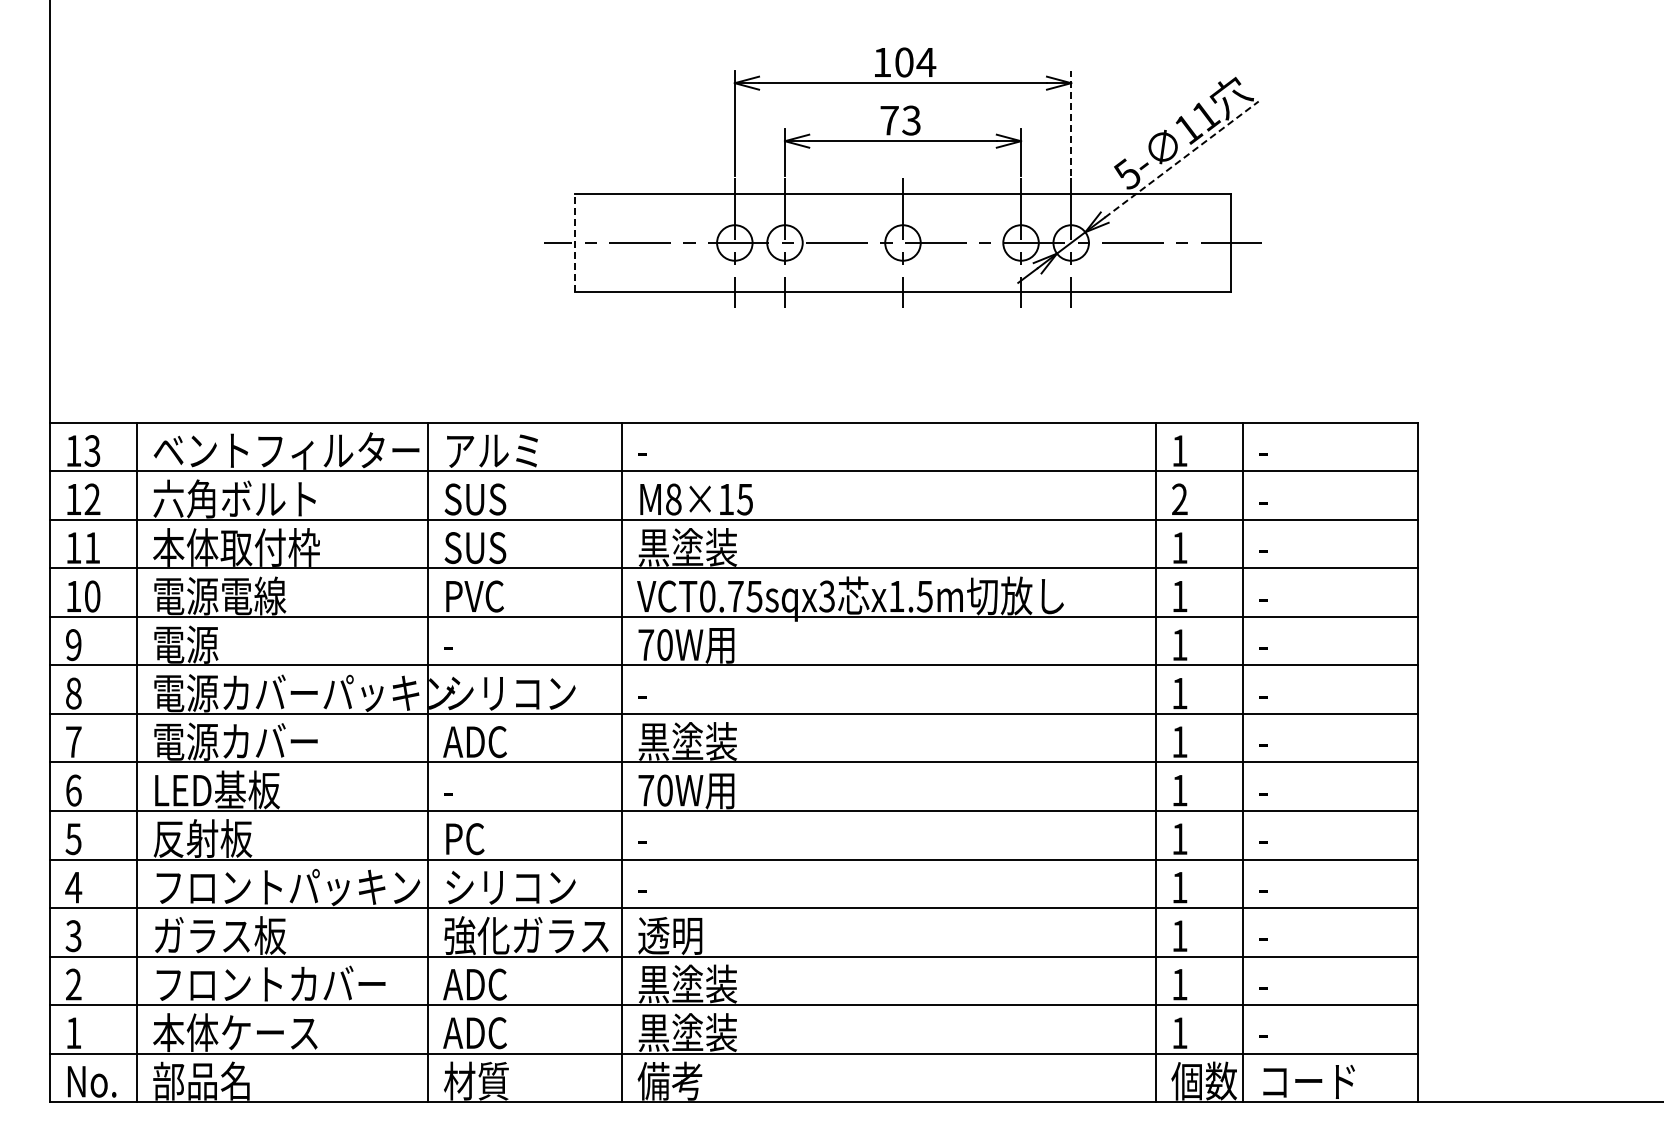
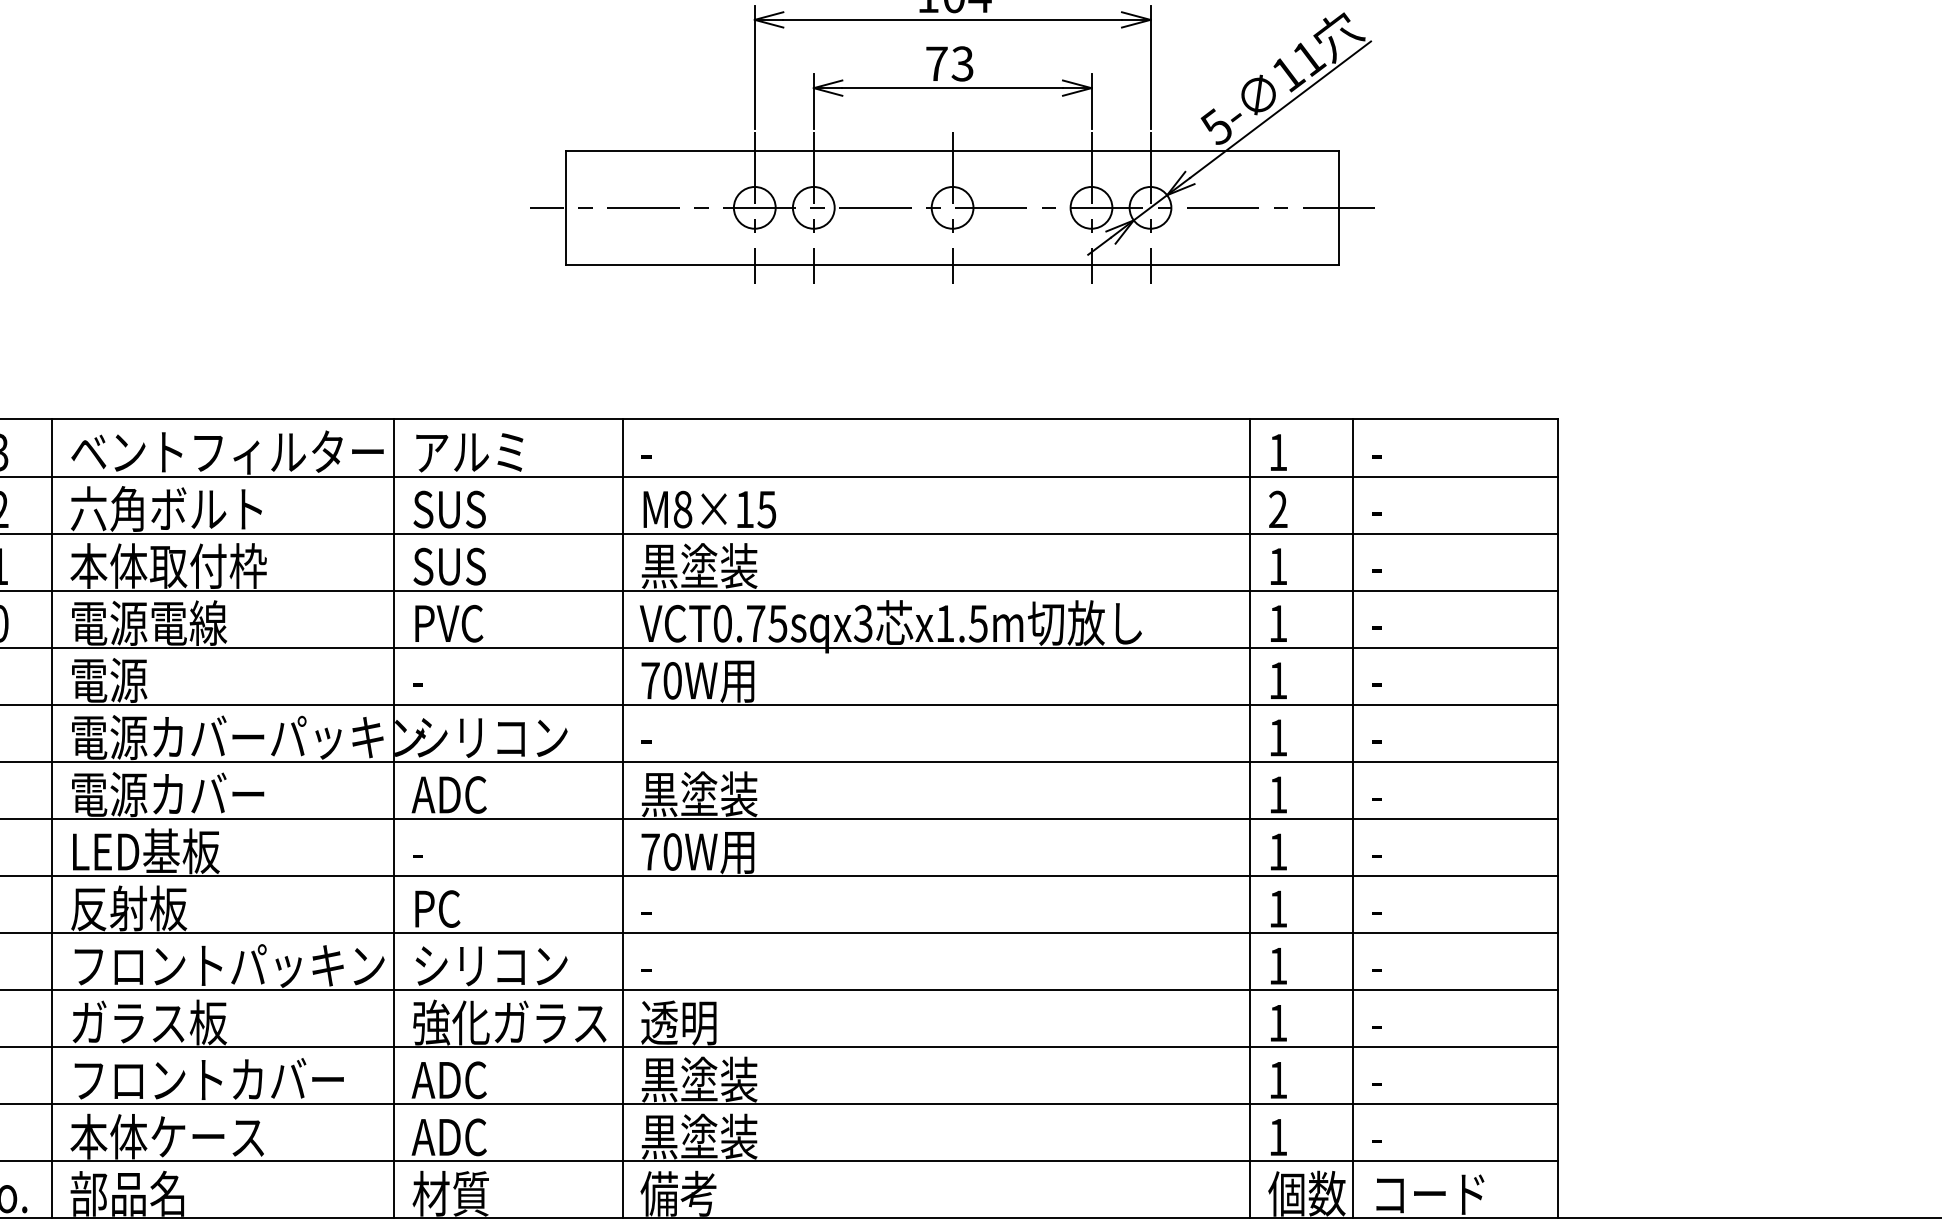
line: (1071, 122) -> (1150, 66), dashed -> solid
line: (1182, 159) -> (1281, 109), dashed -> solid
line: (574, 243) -> (566, 208), dashed -> solid

